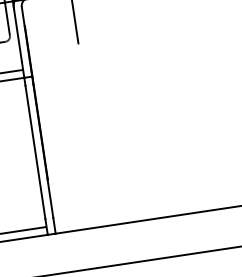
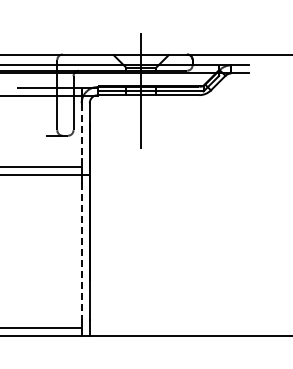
line: (17, 35) -> (81, 131), solid -> dashed
line: (35, 152) -> (81, 251), solid -> dashed

